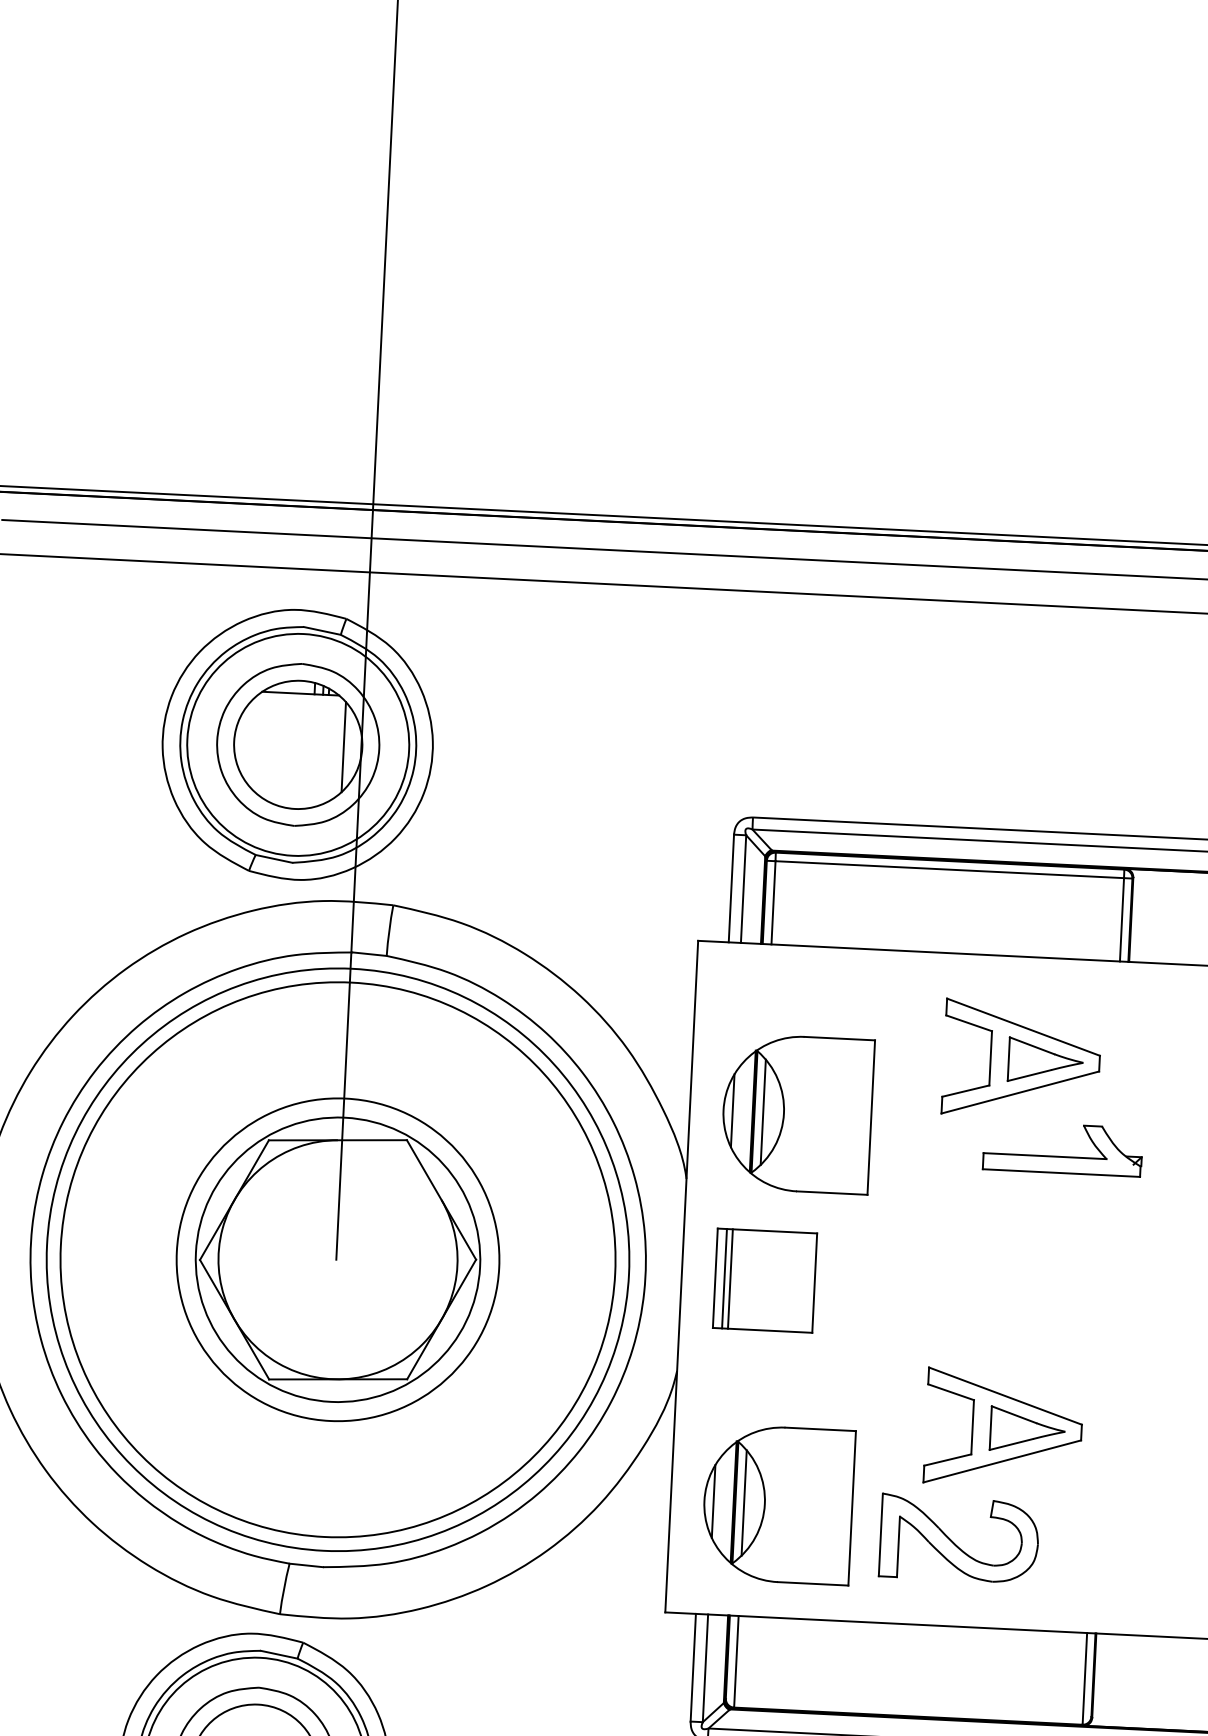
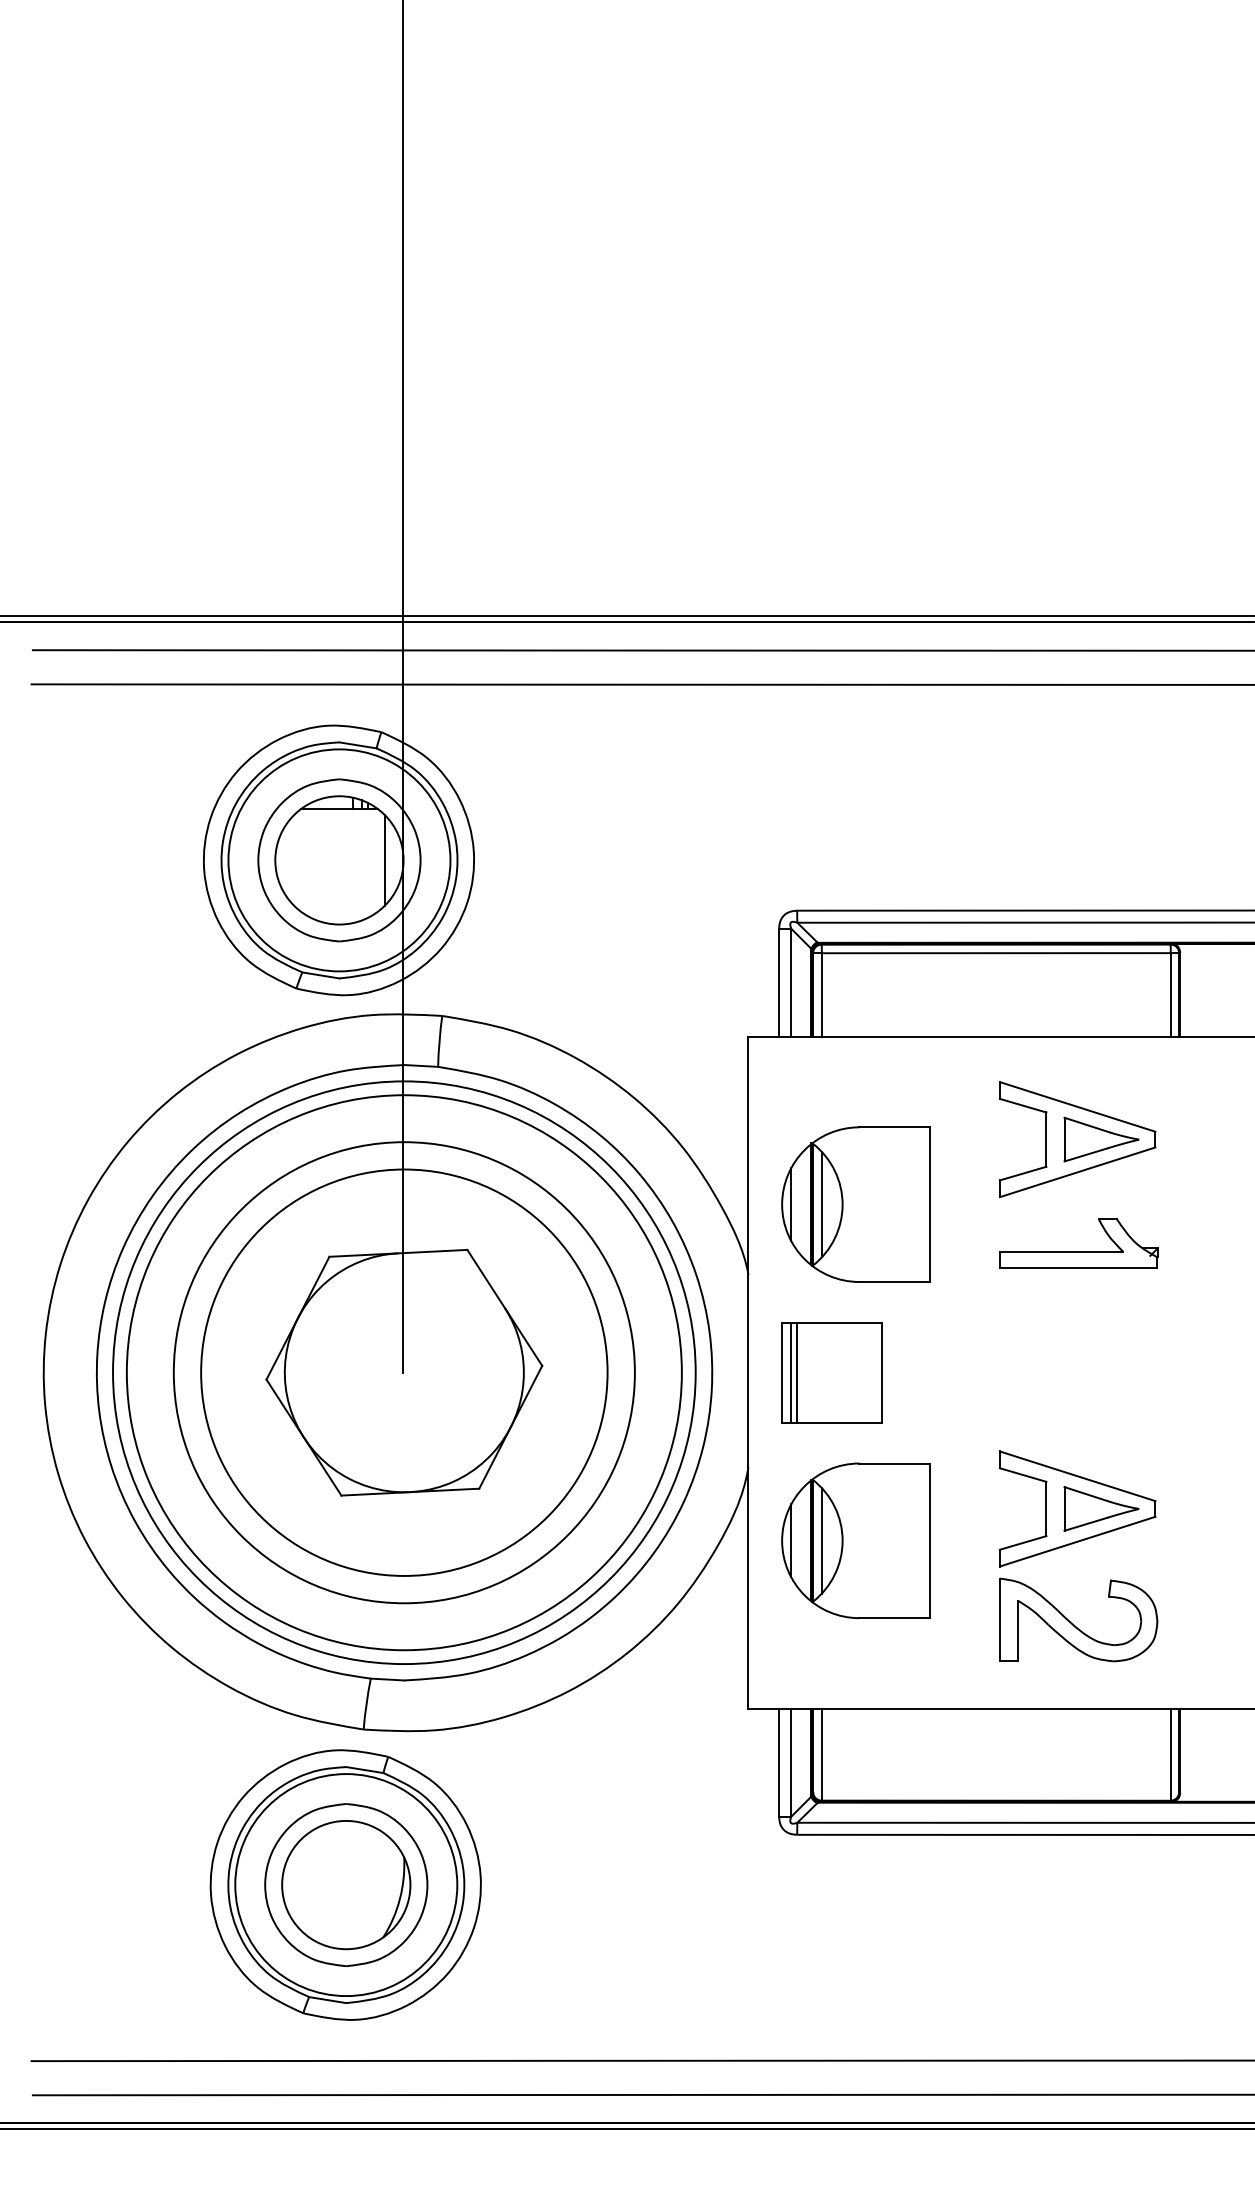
part: (1062, 1156) -> (1078, 1251), moved
circle: (337, 1259) -> (403, 1372), size x1.43
circle: (338, 1259) -> (404, 1372), size x1.43
part: (777, 1504) -> (855, 1540), moved
part: (954, 1541) -> (1073, 1623), moved

